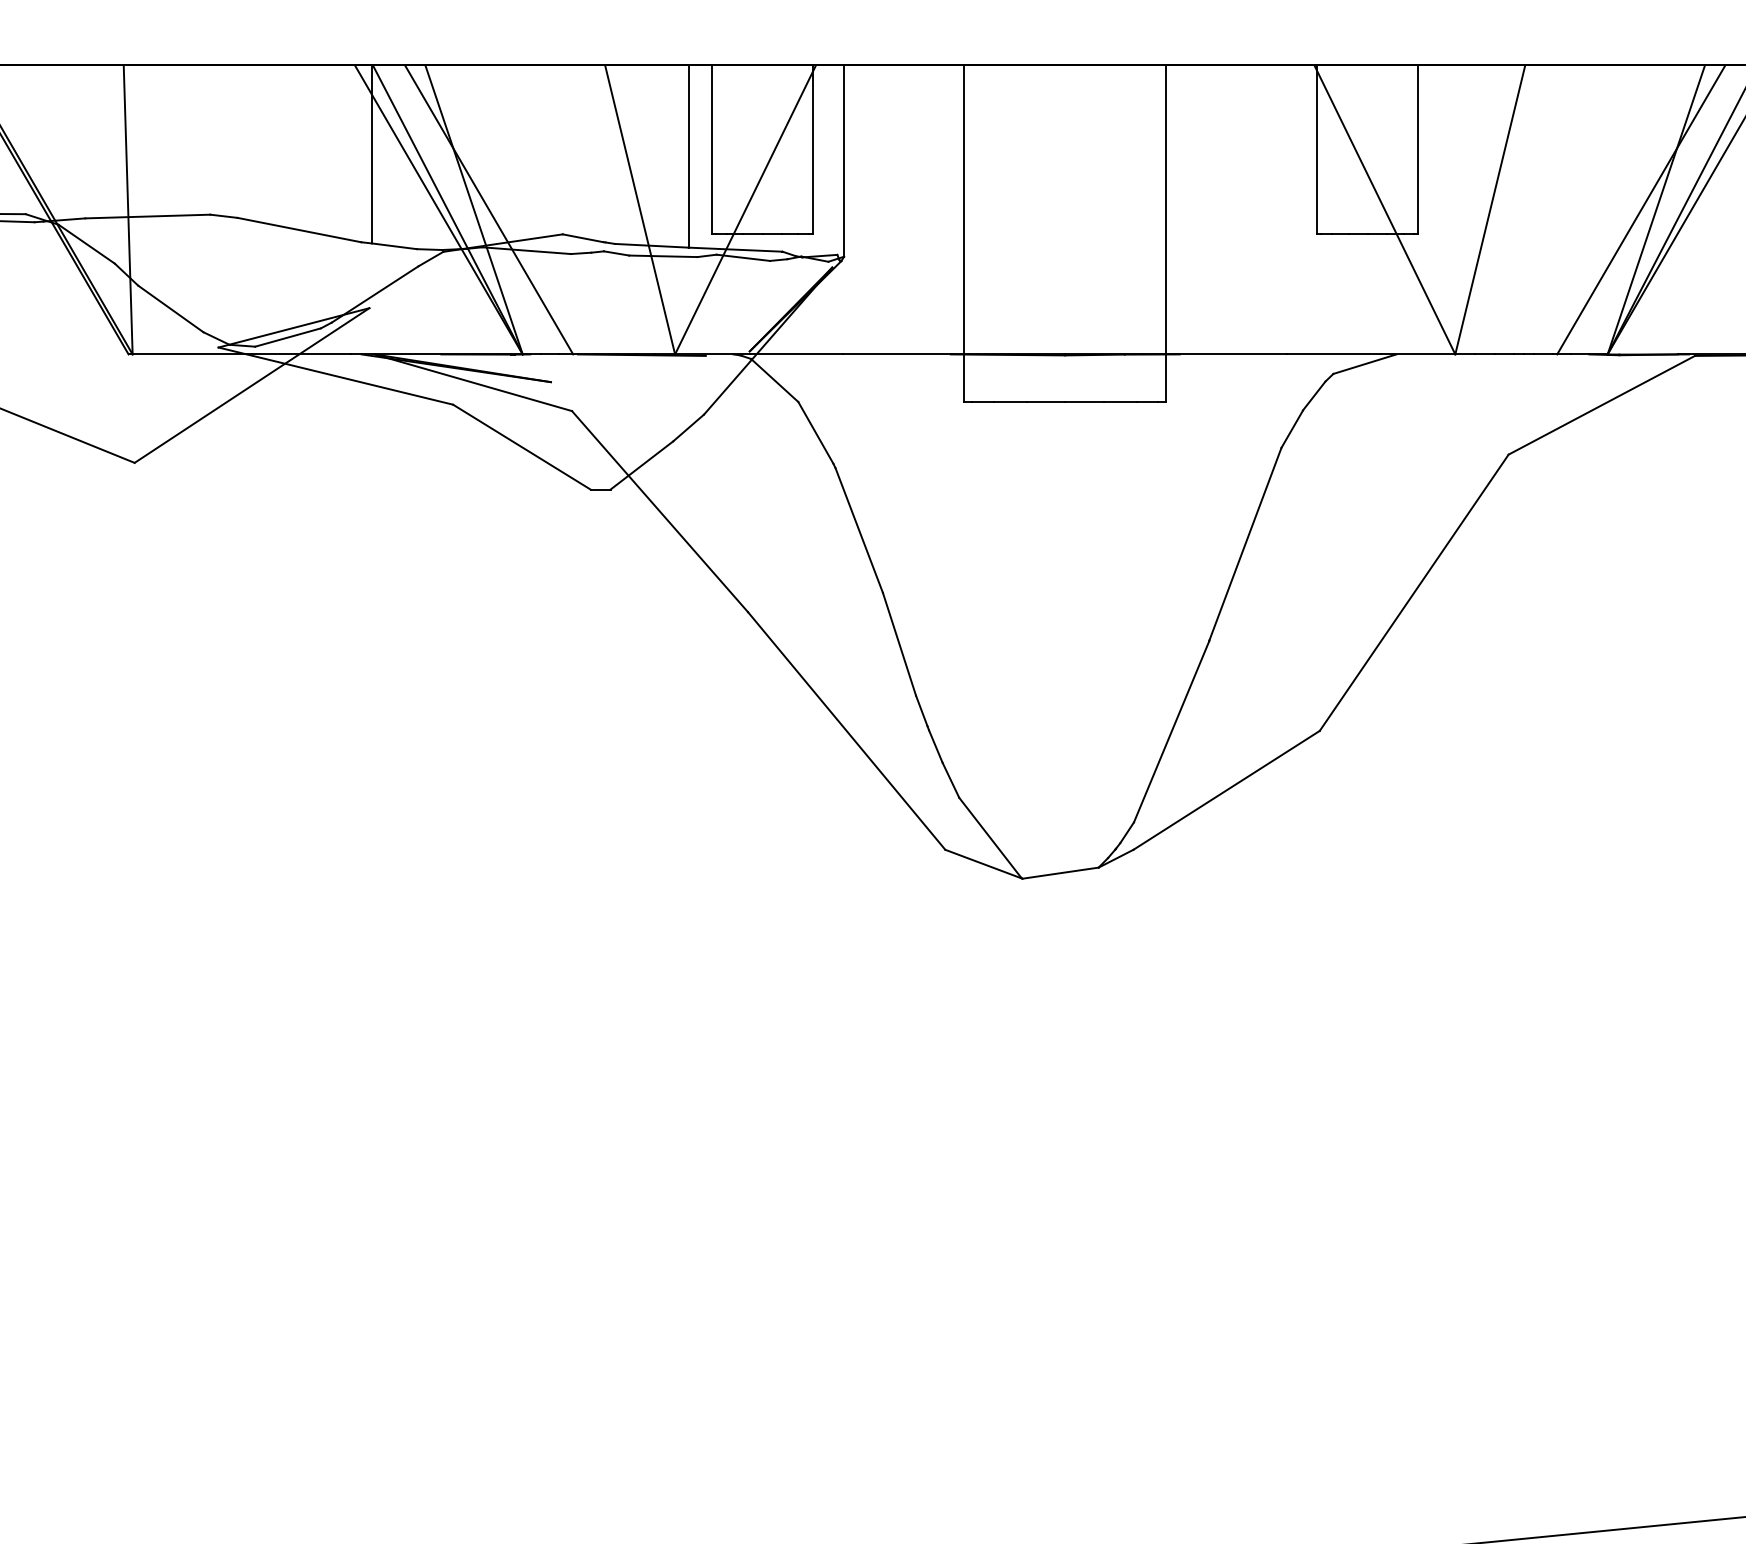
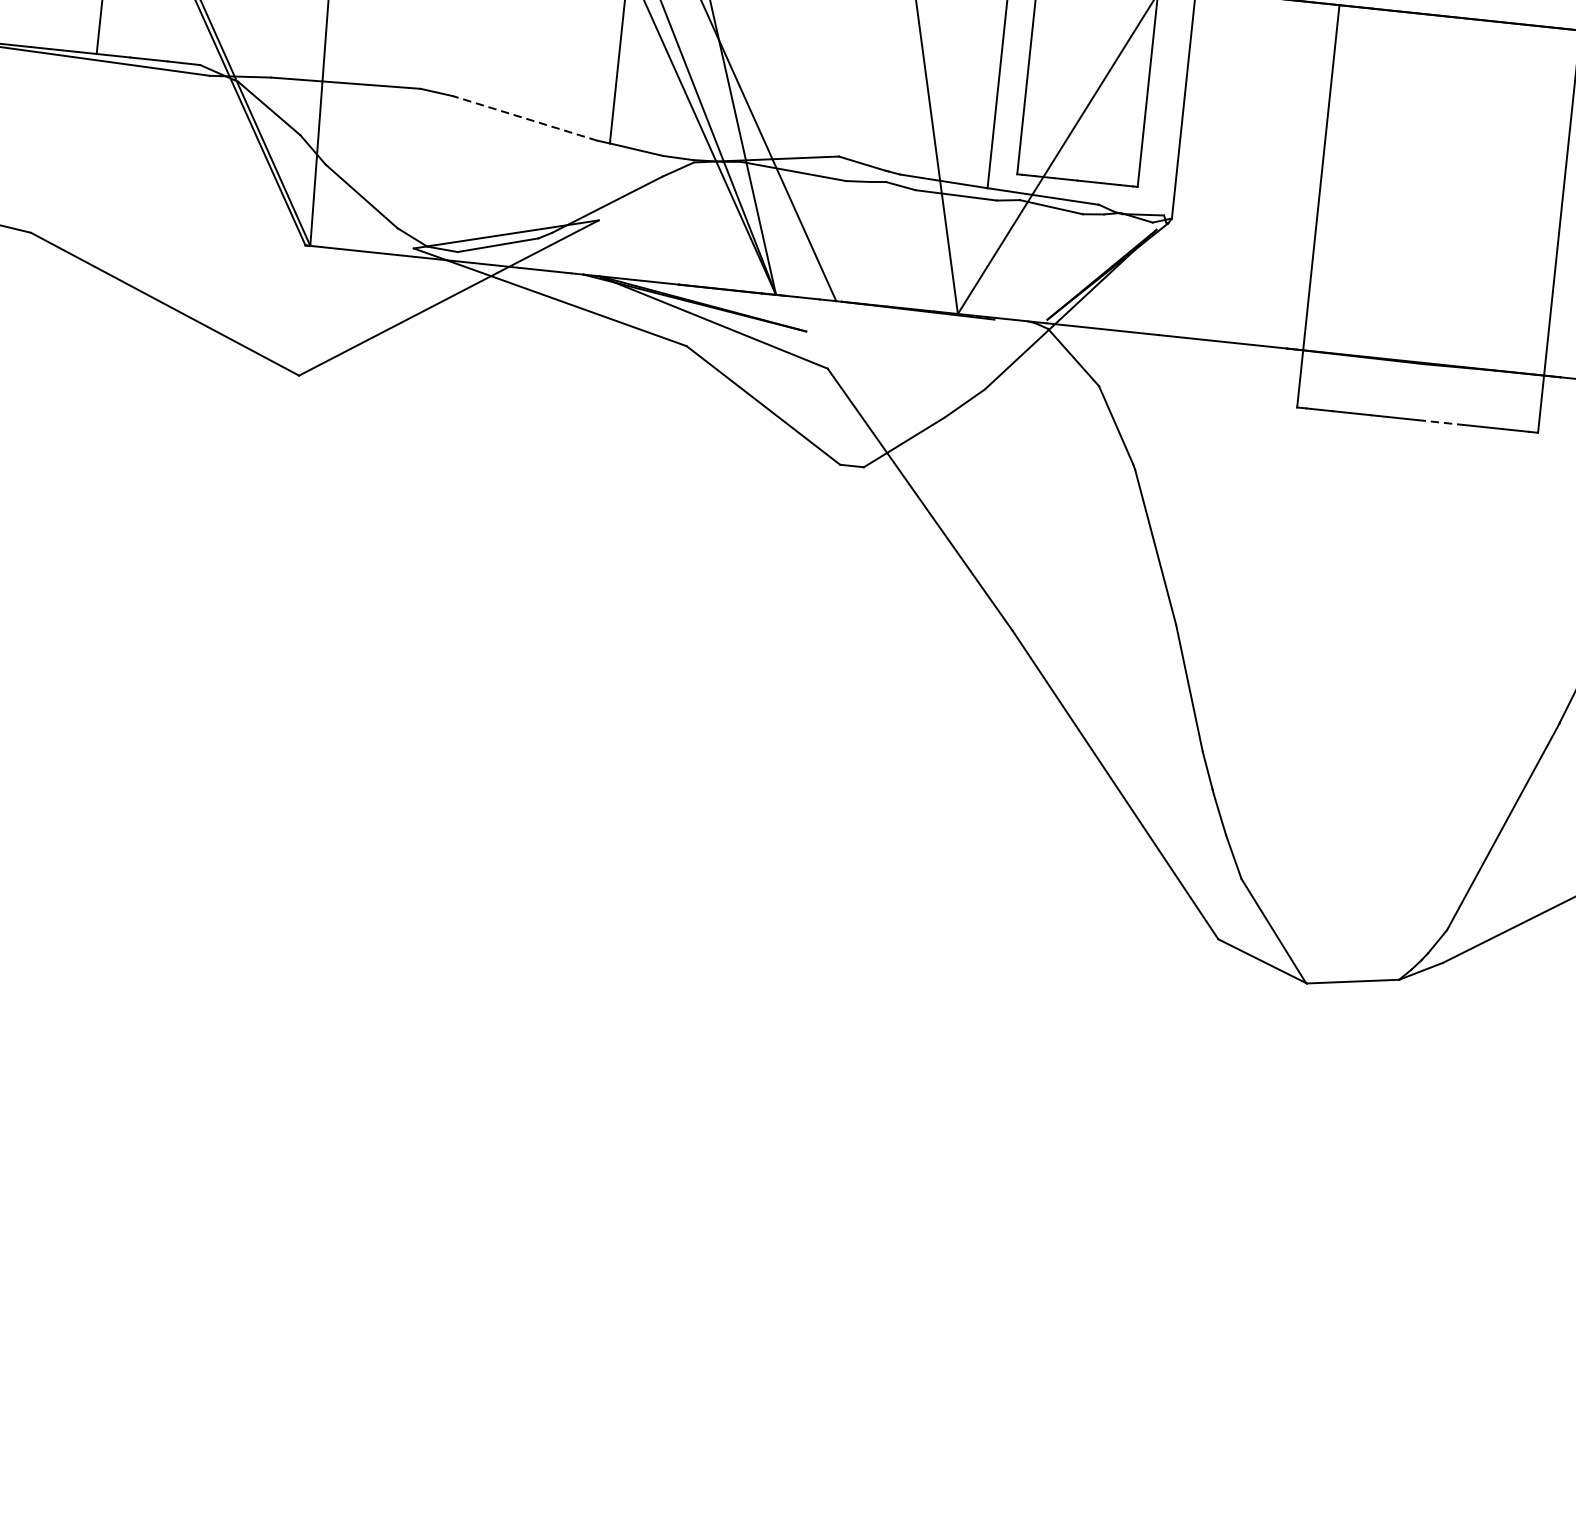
line: (298, 229) -> (524, 117), solid -> dashed
line: (1085, 402) -> (1441, 422), solid -> dashed

